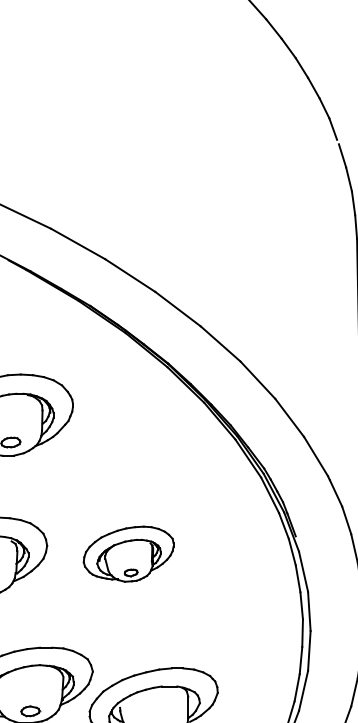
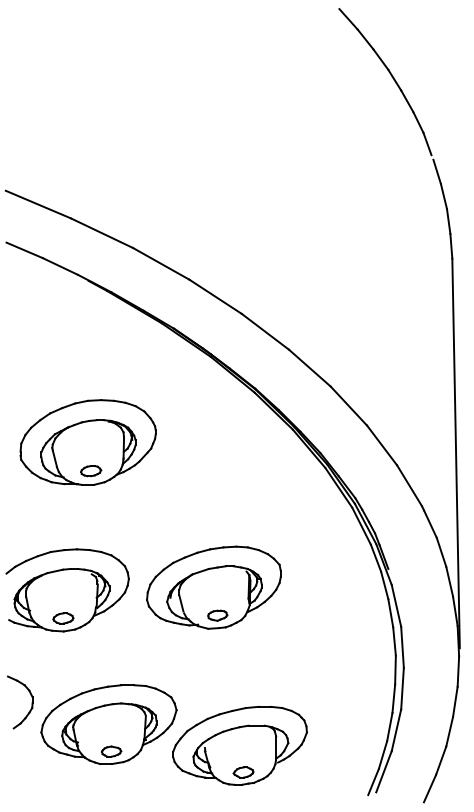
part: (128, 554) -> (213, 587), size x1.43

